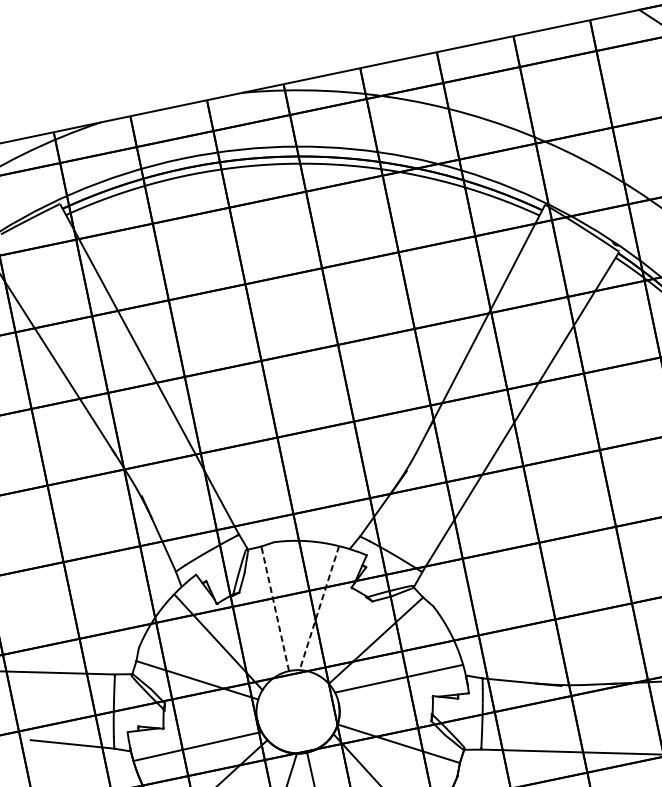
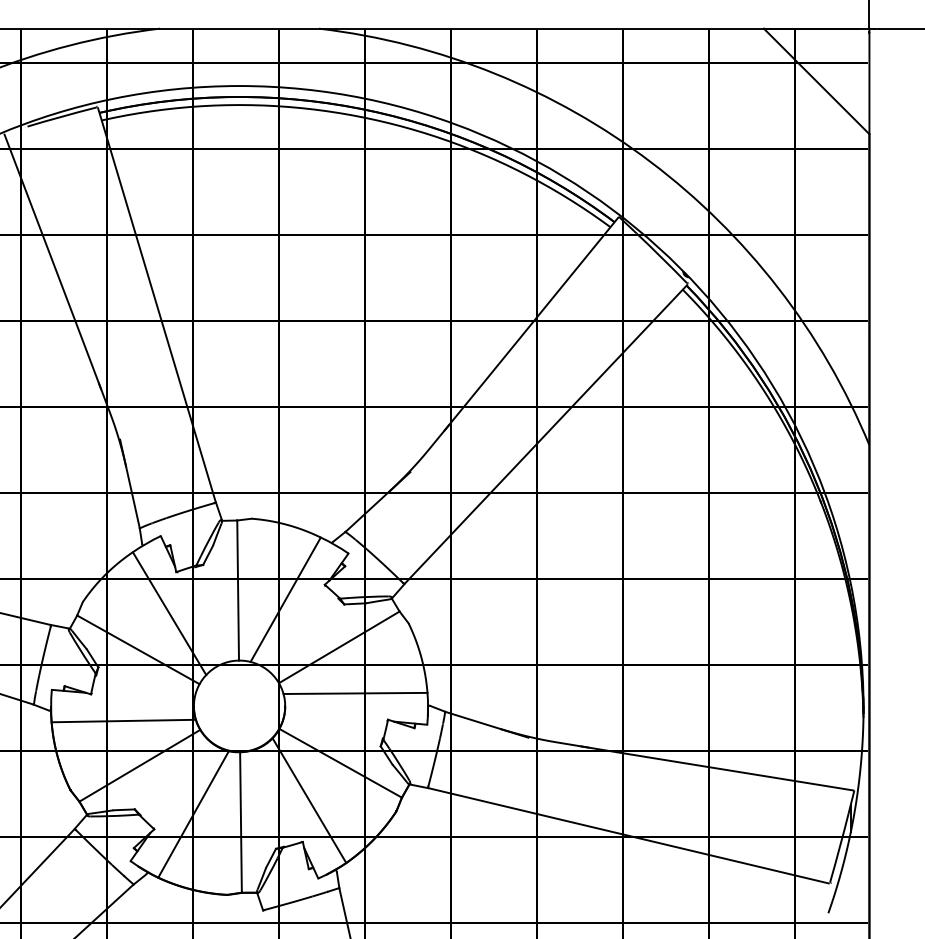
line: (275, 608) -> (238, 590), dashed -> solid
line: (319, 608) -> (285, 600), dashed -> solid

